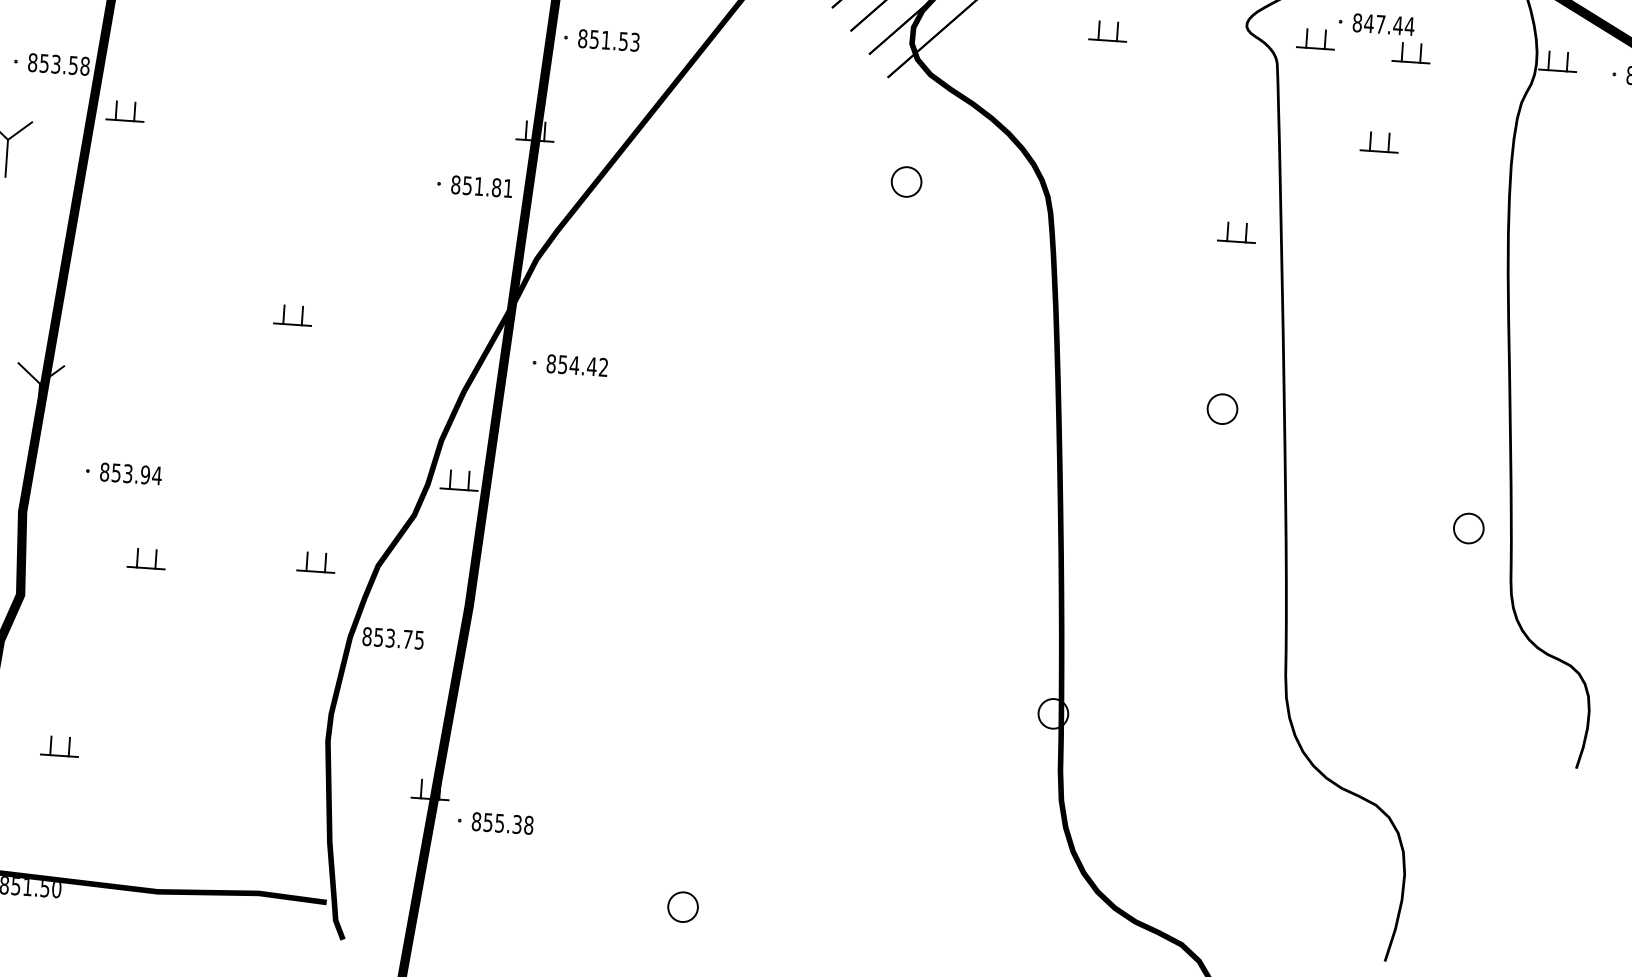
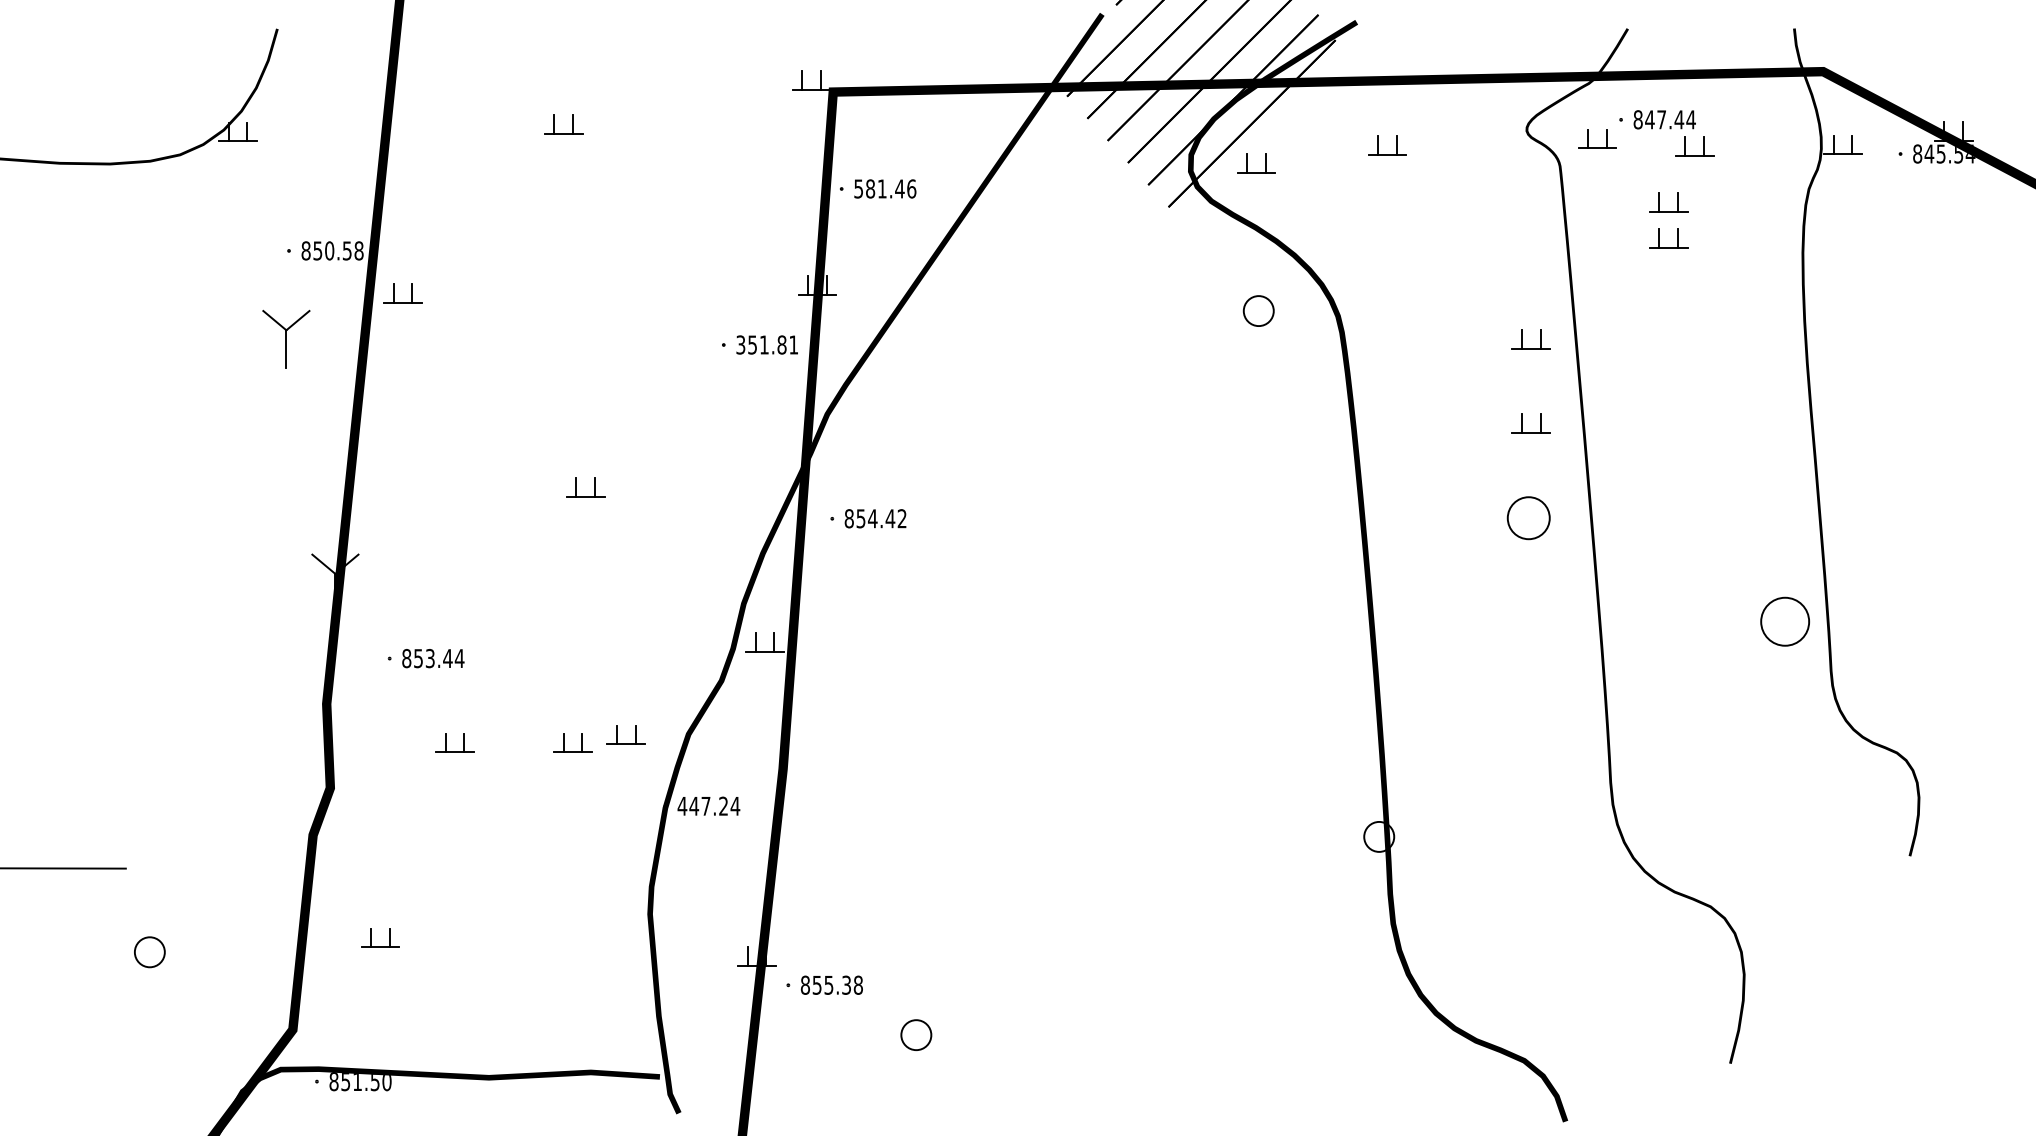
part: (968, 39) -> (1247, 163), added
text: (609, 40) -> (885, 188), 851.53 -> 581.46
text: (55, 63) -> (329, 250), 853.58 -> 850.58
part: (1372, 106) -> (1659, 202), added
part: (906, 181) -> (1258, 310), moved
text: (455, 184) -> (740, 344), 851.81 -> 351.81
part: (1222, 315) -> (1522, 423), added
part: (1222, 409) -> (1528, 518), size x1.4
text: (145, 474) -> (447, 658), 853.94 -> 853.44
part: (1468, 528) -> (1784, 621), size x1.6
part: (254, 565) -> (564, 742), added
text: (392, 637) -> (708, 805), 853.75 -> 447.24
part: (683, 906) -> (916, 1034), moved

